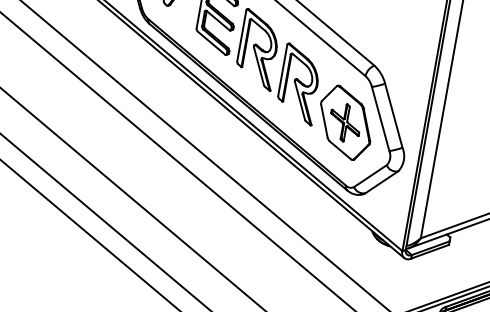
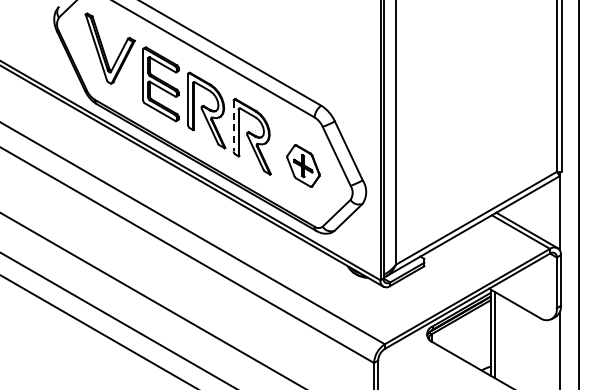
line: (282, 70) -> (233, 126), solid -> dashed
part: (345, 122) -> (303, 165), size x0.6

